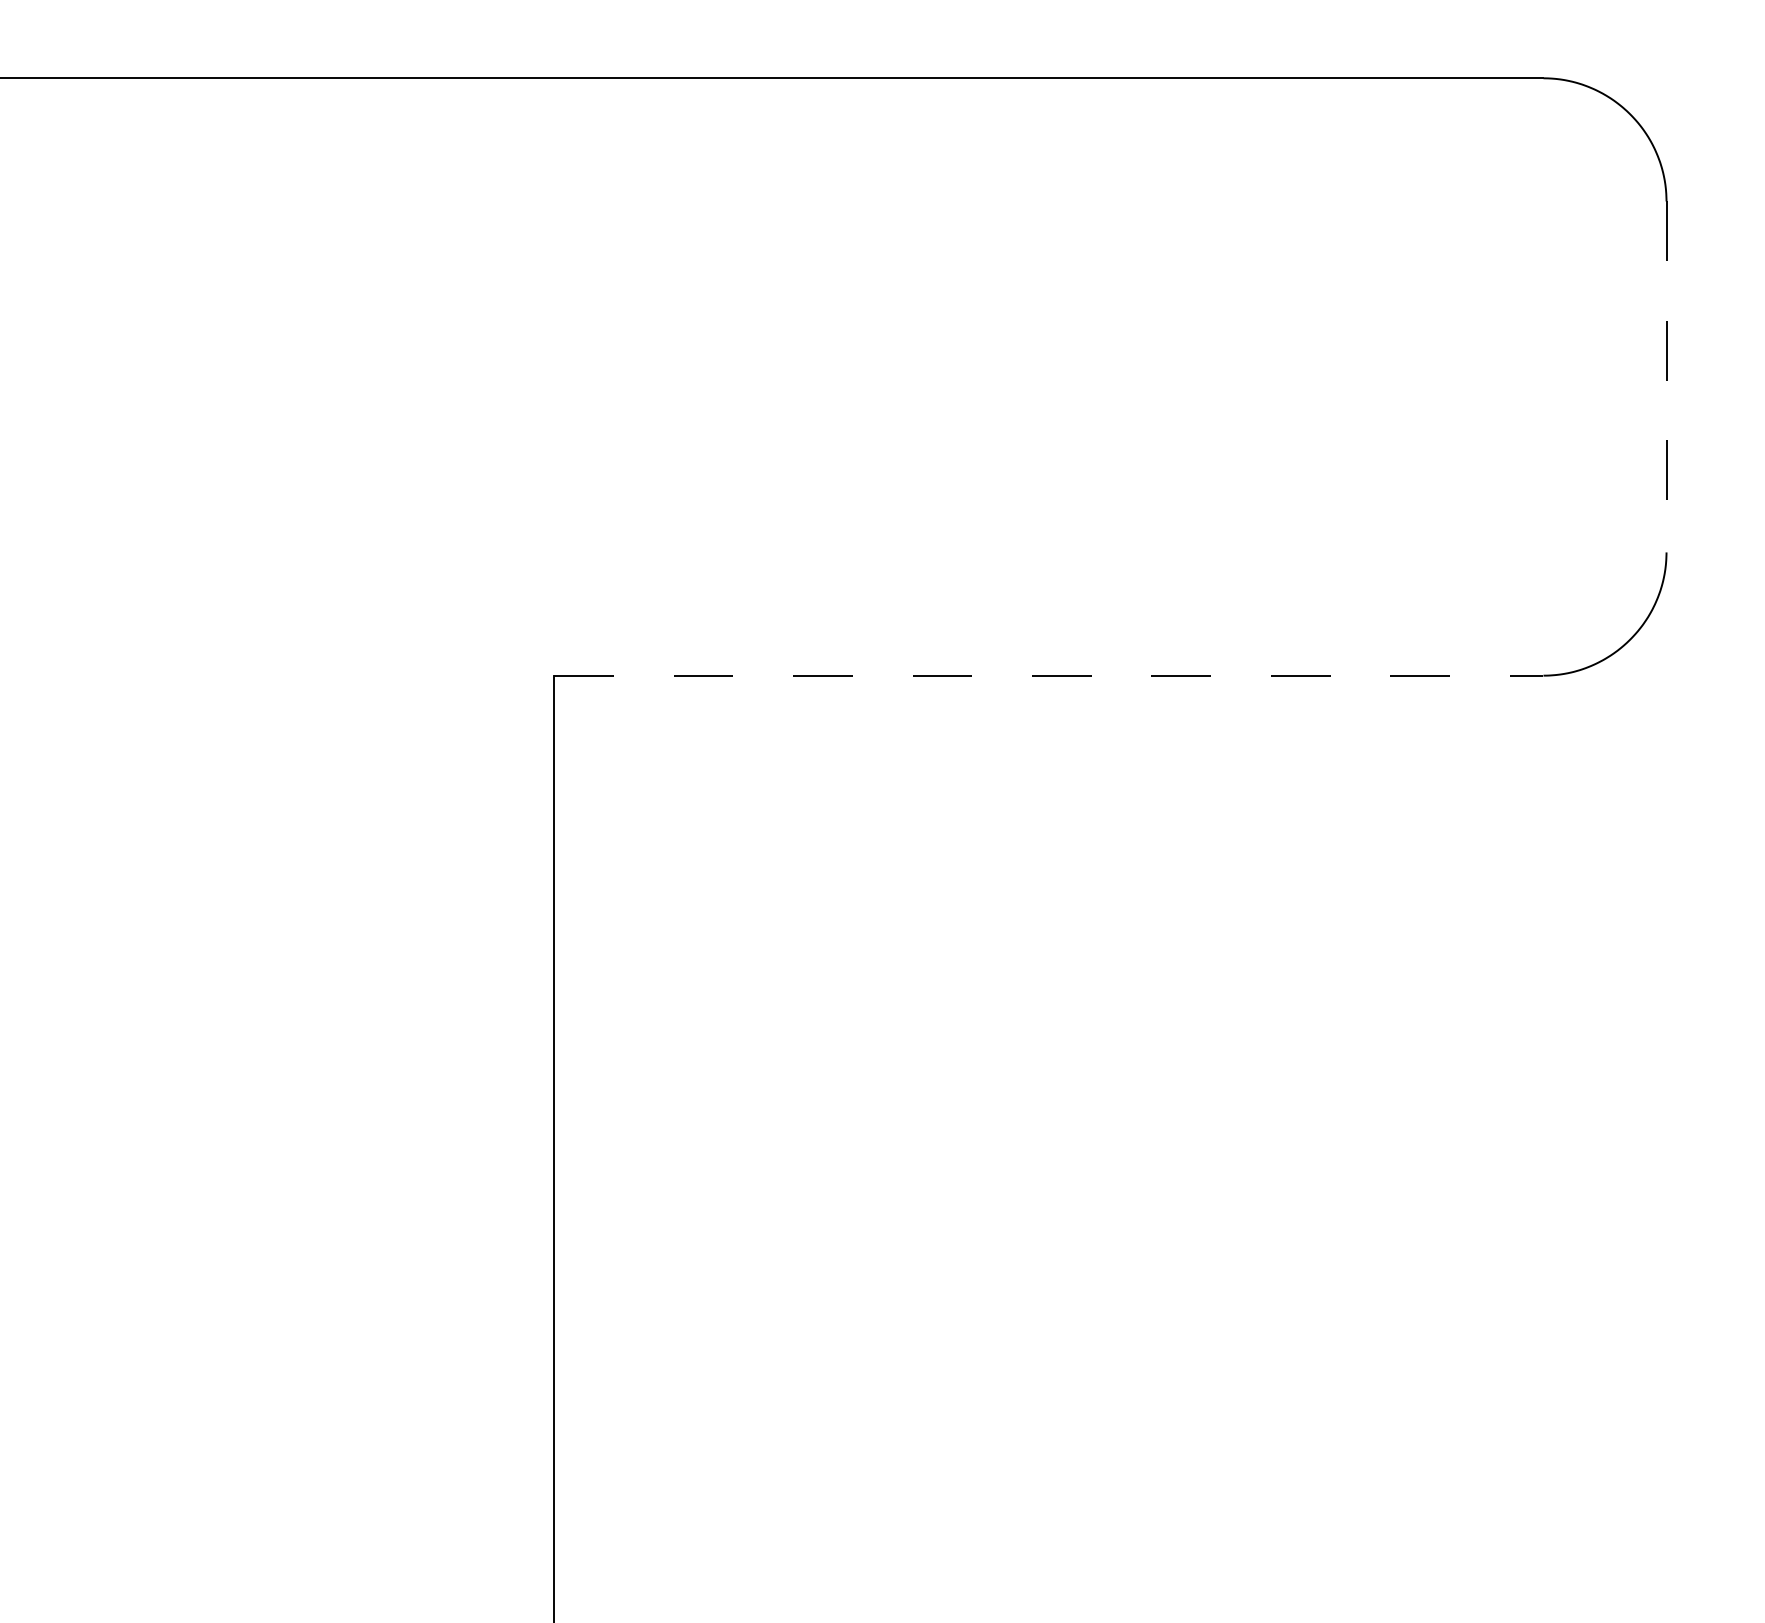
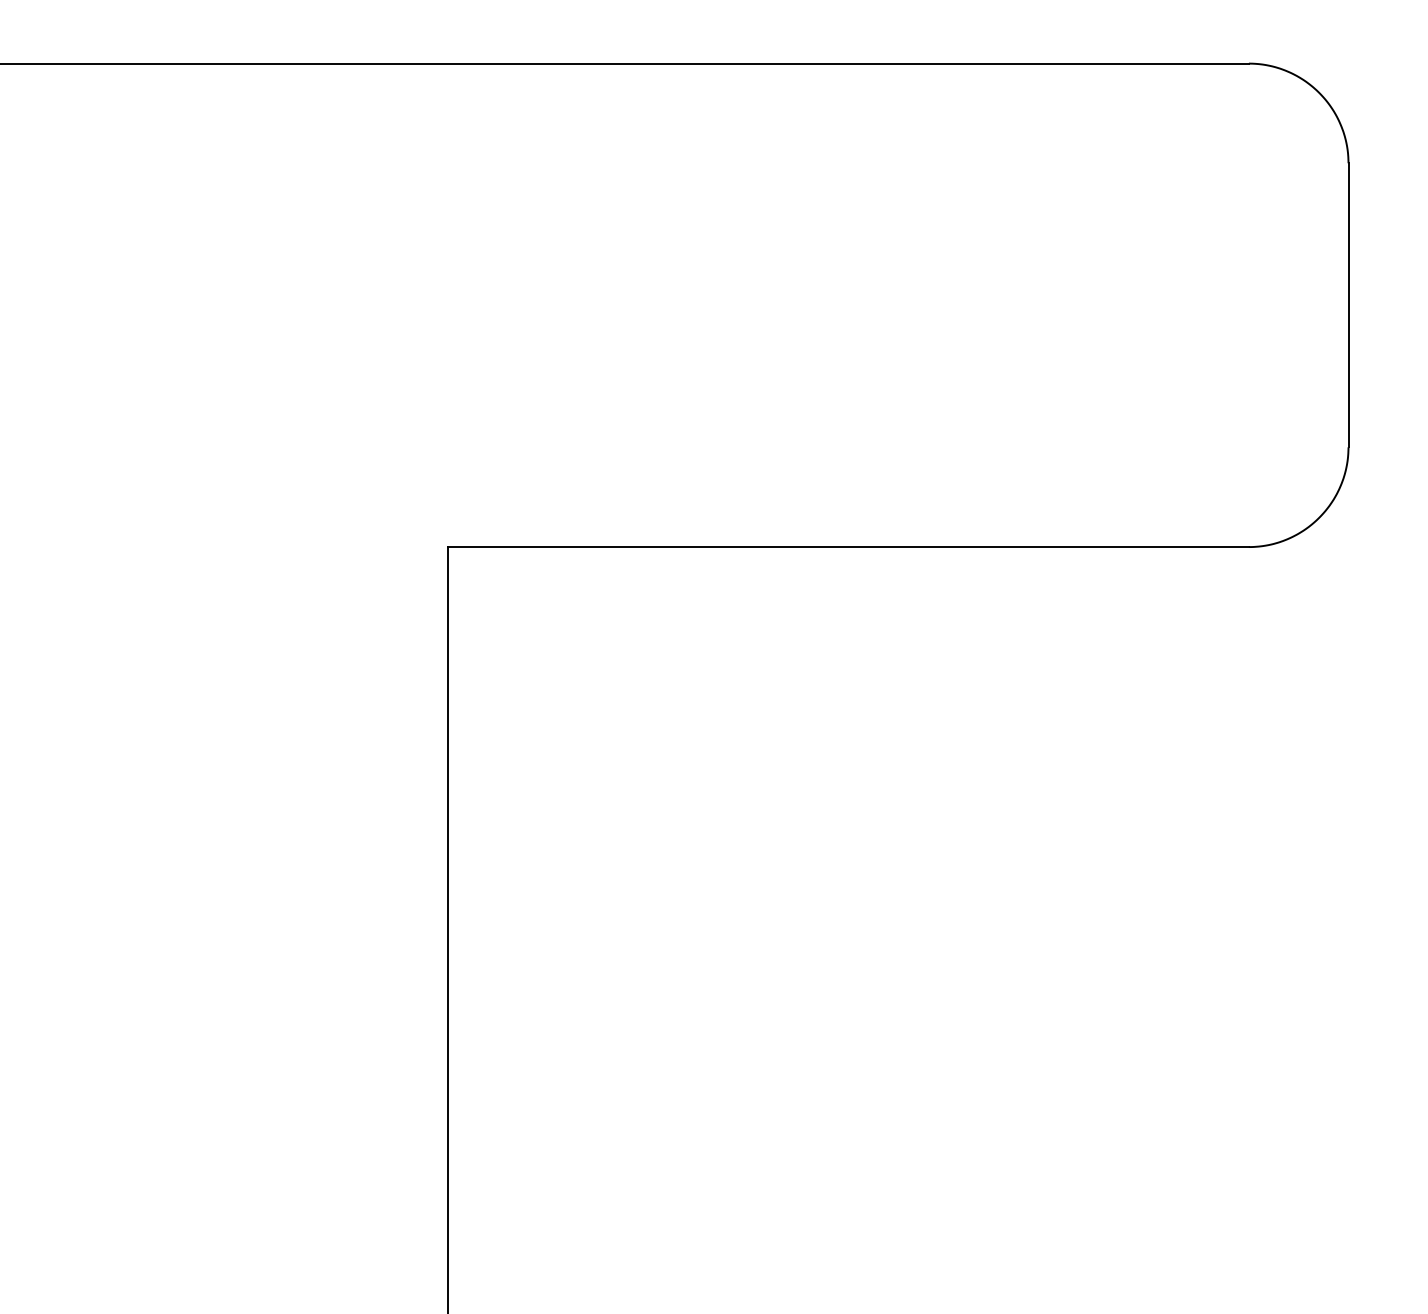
line: (1666, 377) -> (1348, 305), dashed -> solid
line: (1048, 675) -> (848, 546), dashed -> solid

